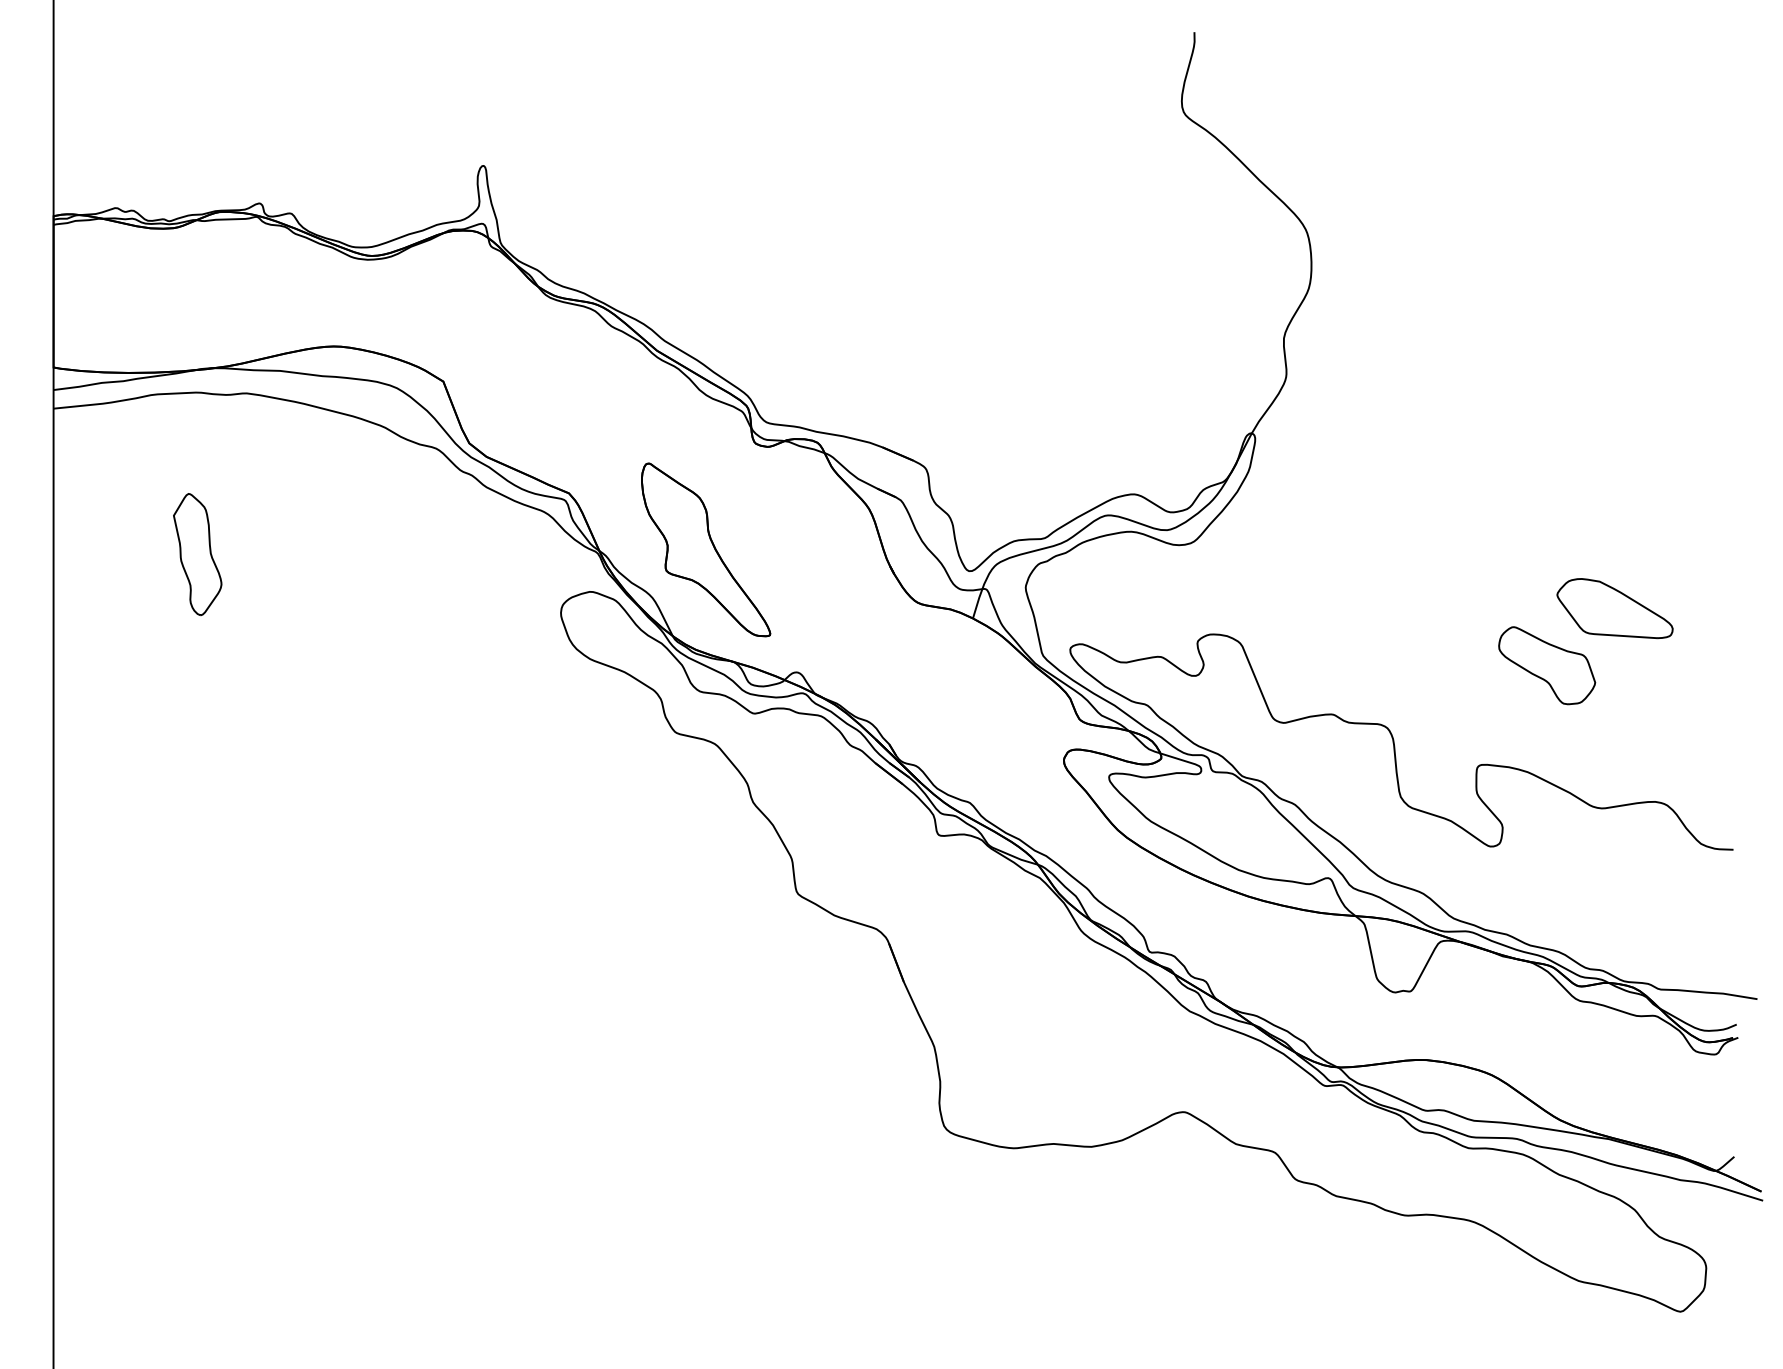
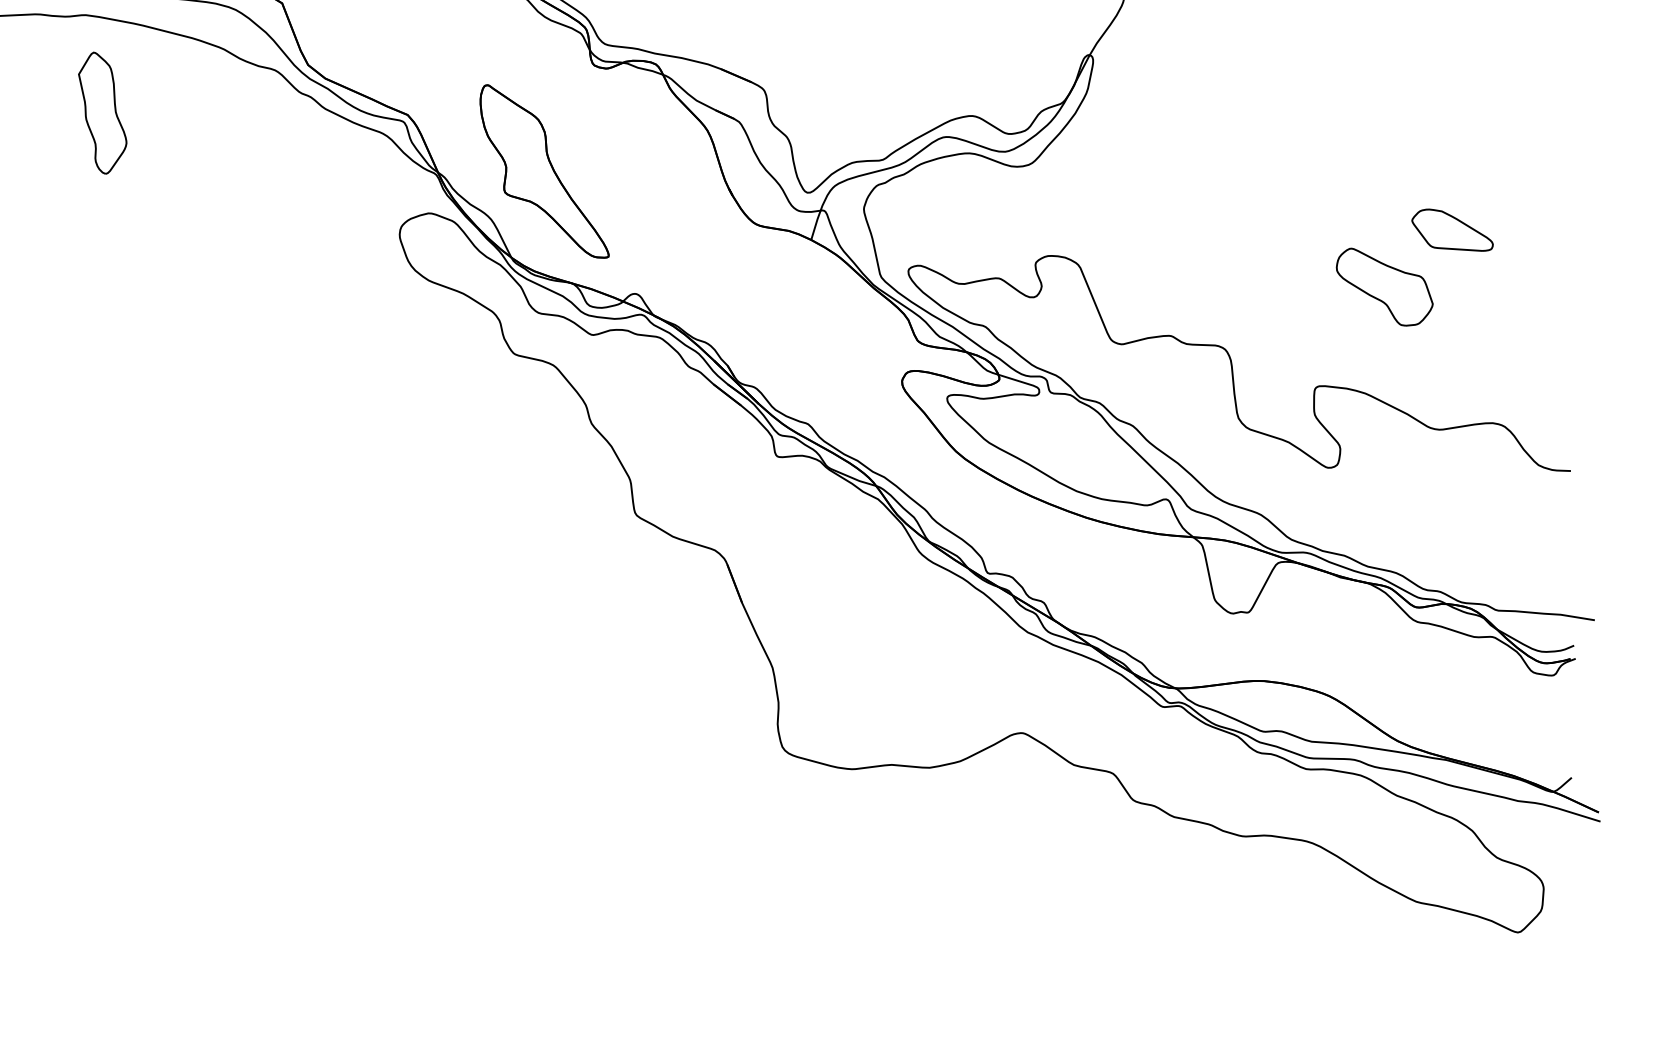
part: (197, 554) -> (102, 113), moved
part: (1614, 608) -> (1452, 230), size x0.7

